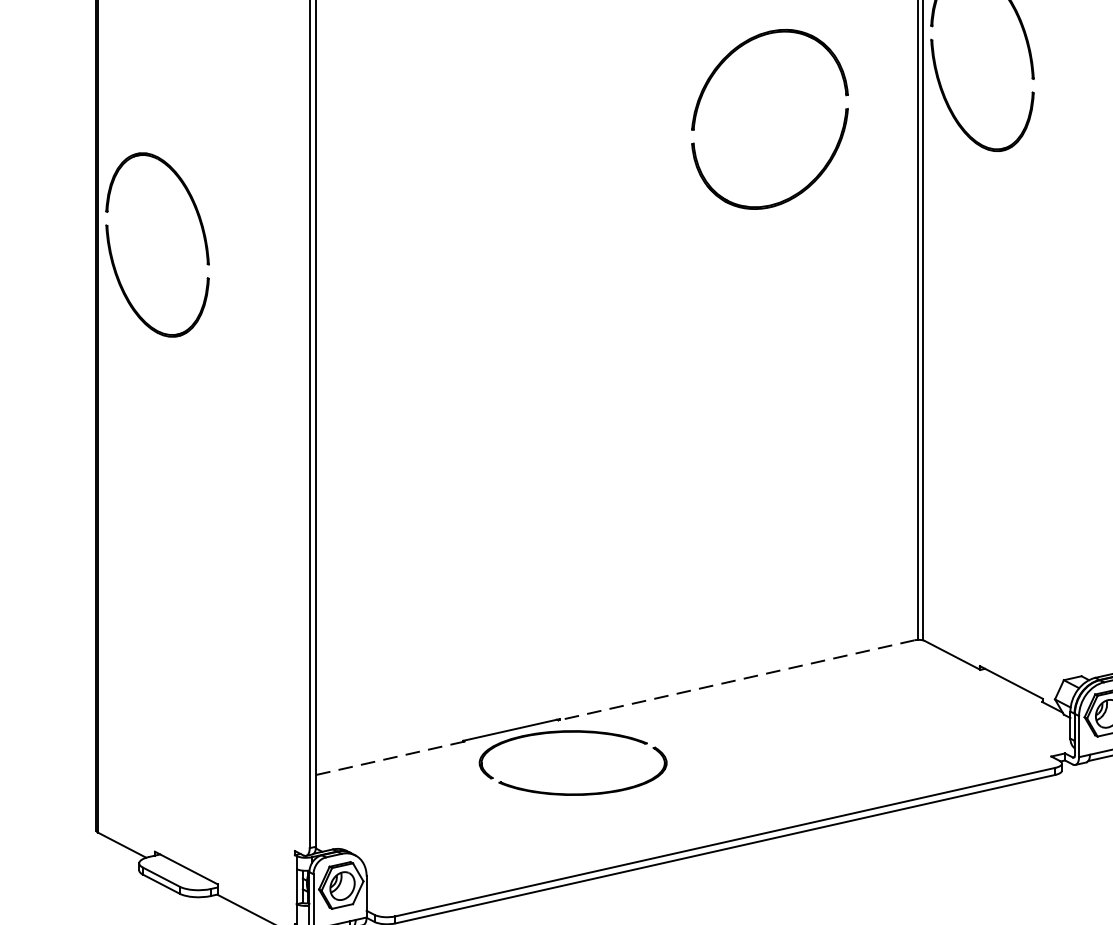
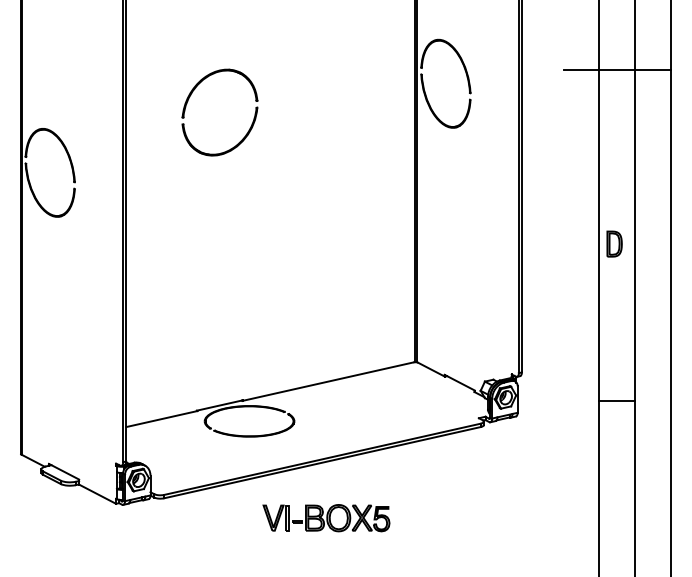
part: (706, 92) -> (189, 99), moved
line: (735, 679) -> (327, 381), dashed -> solid
line: (389, 759) -> (161, 419), dashed -> solid

